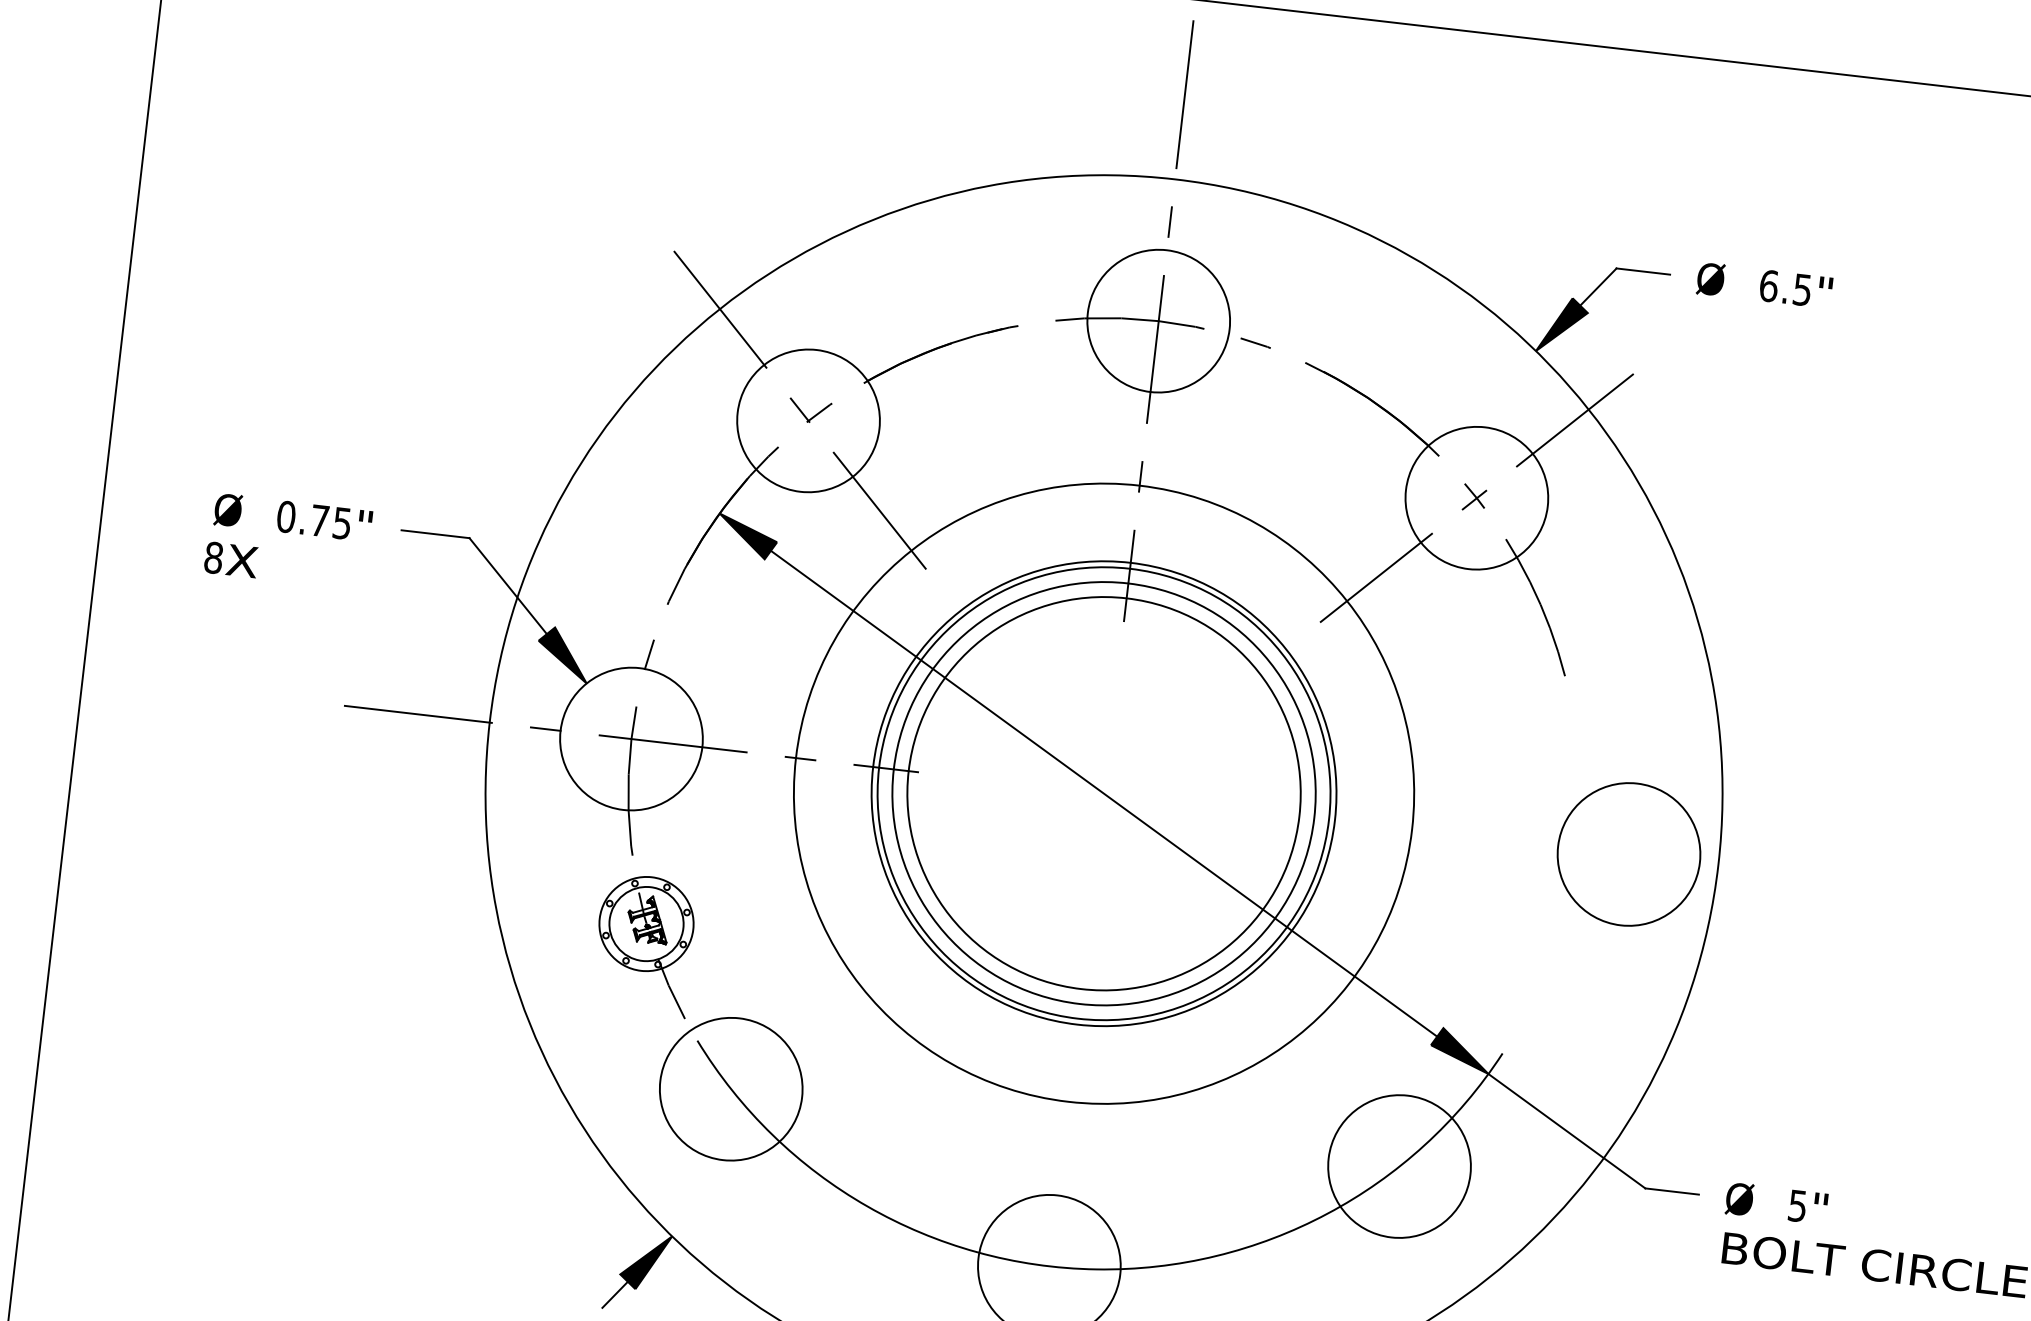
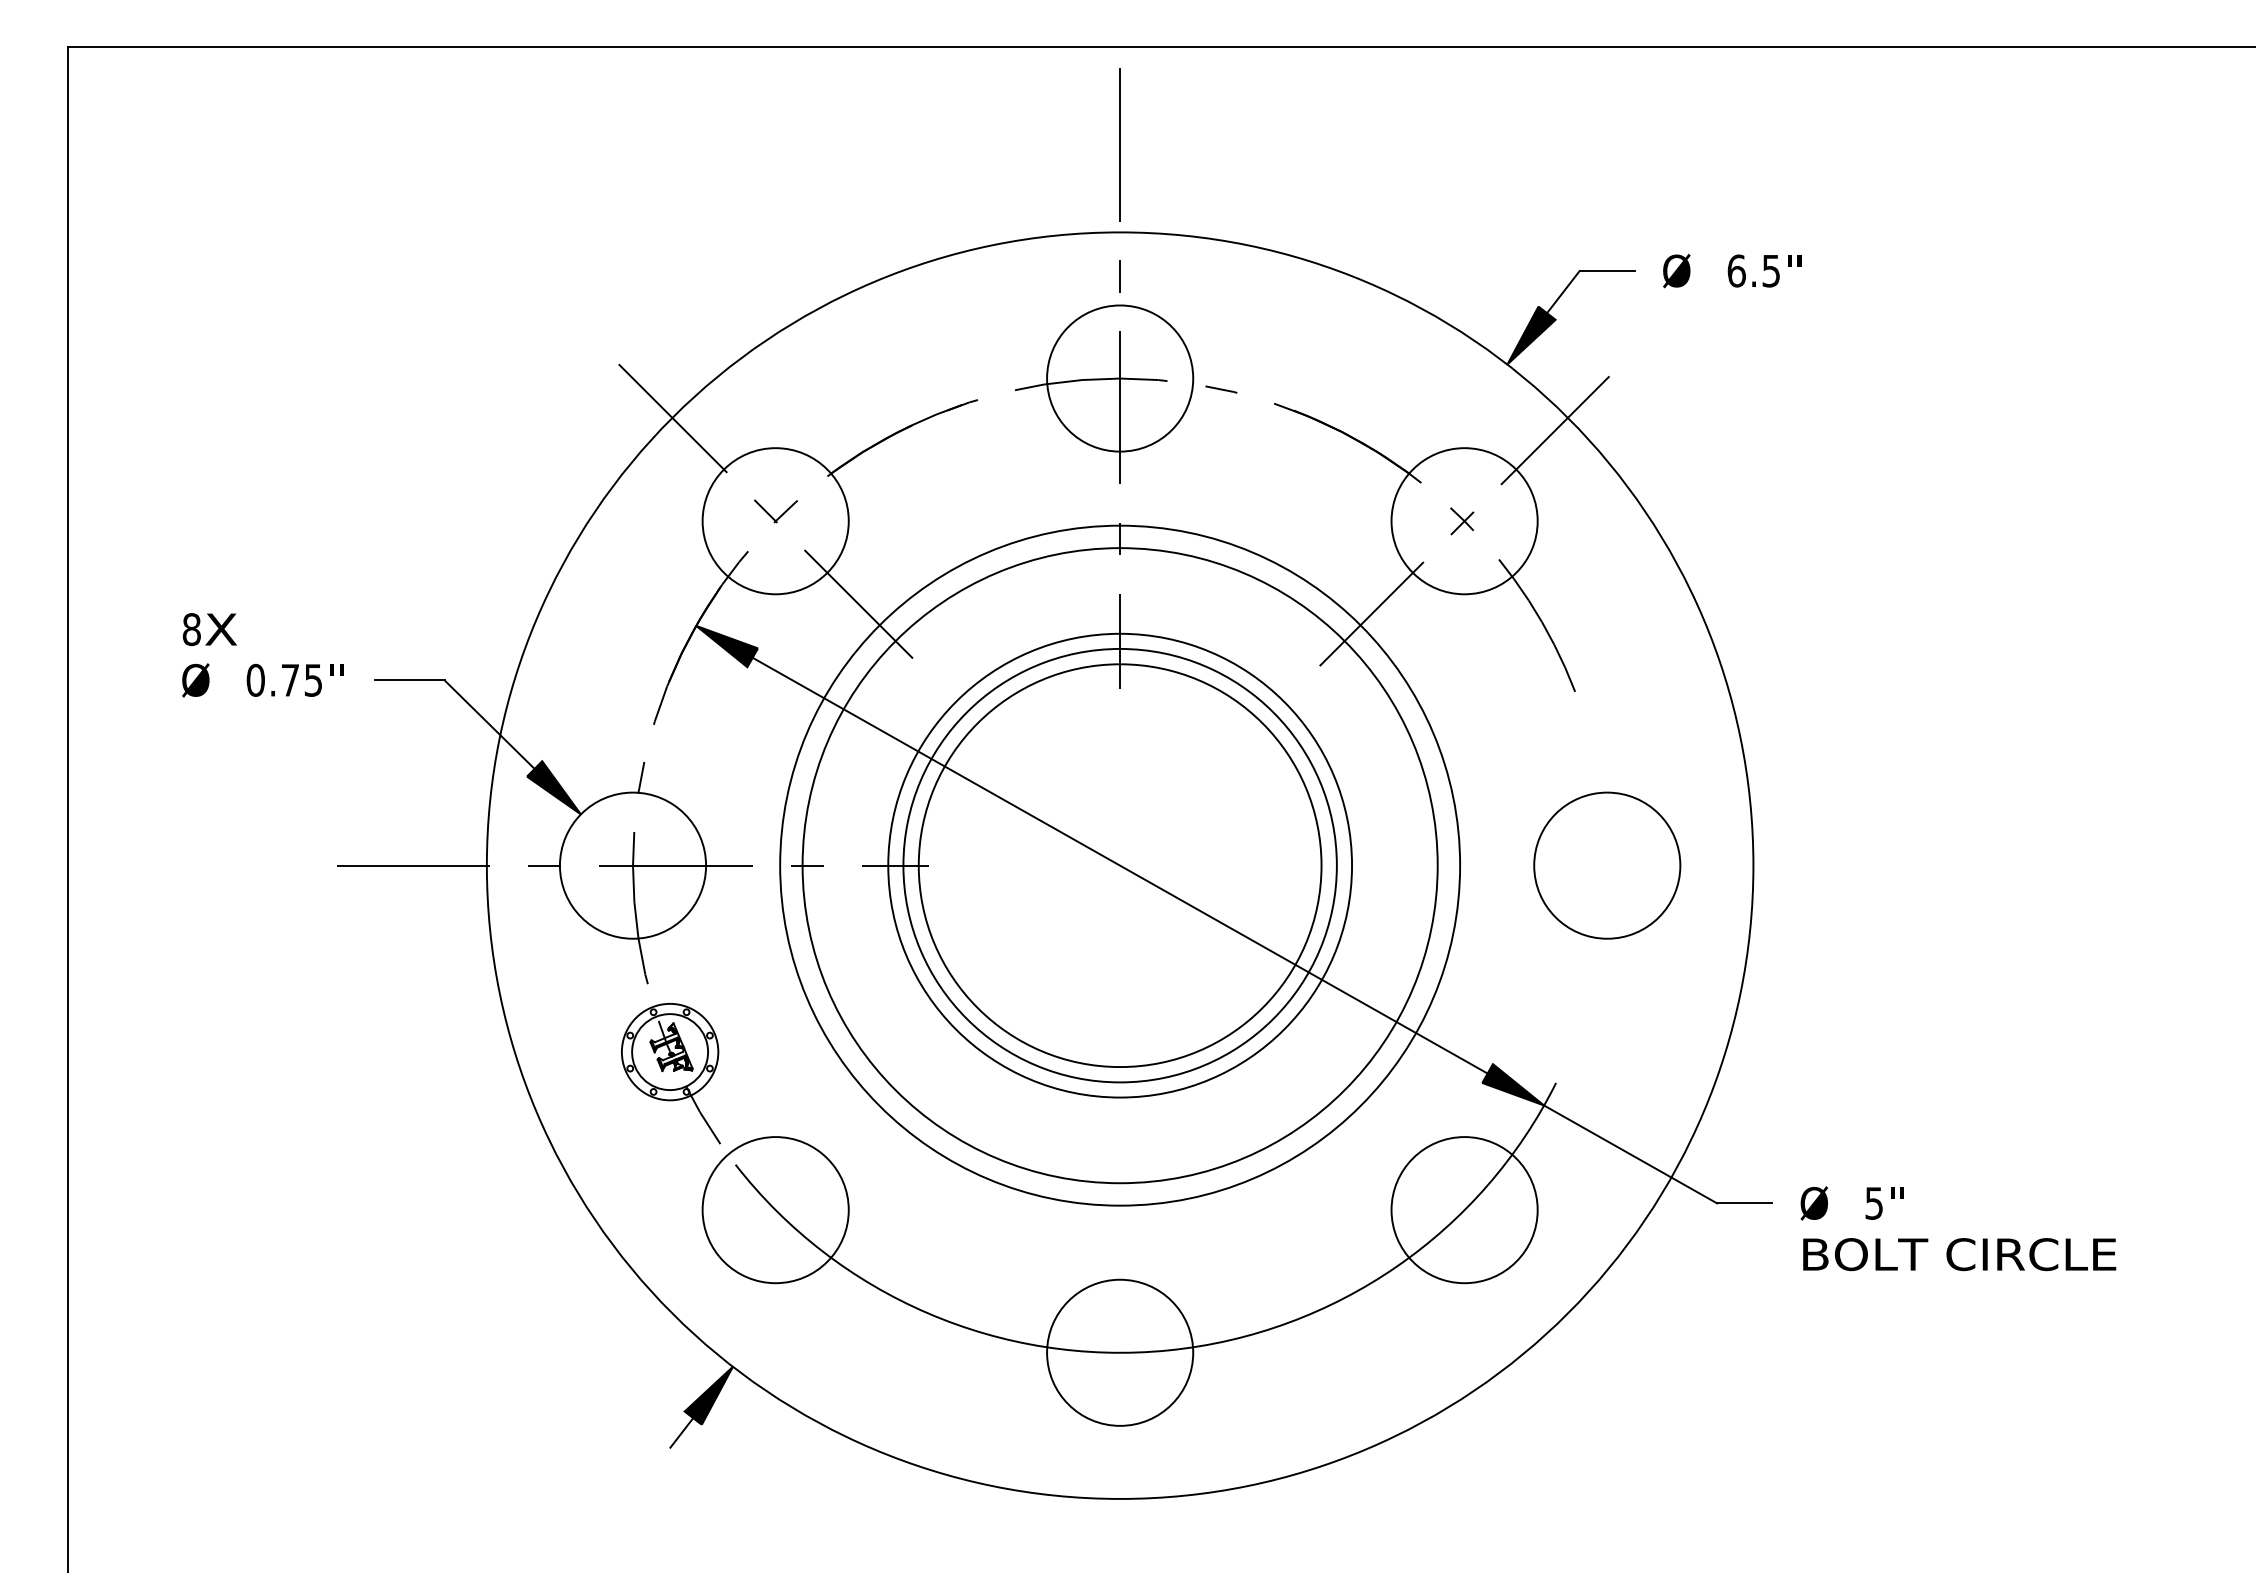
text: (230, 559) -> (209, 629), moved
circle: (1104, 793) -> (1120, 865), size x1.43
circle: (1629, 854) -> (1607, 865), moved

